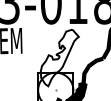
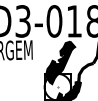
fill: (59, 57) -> (60, 62), added

